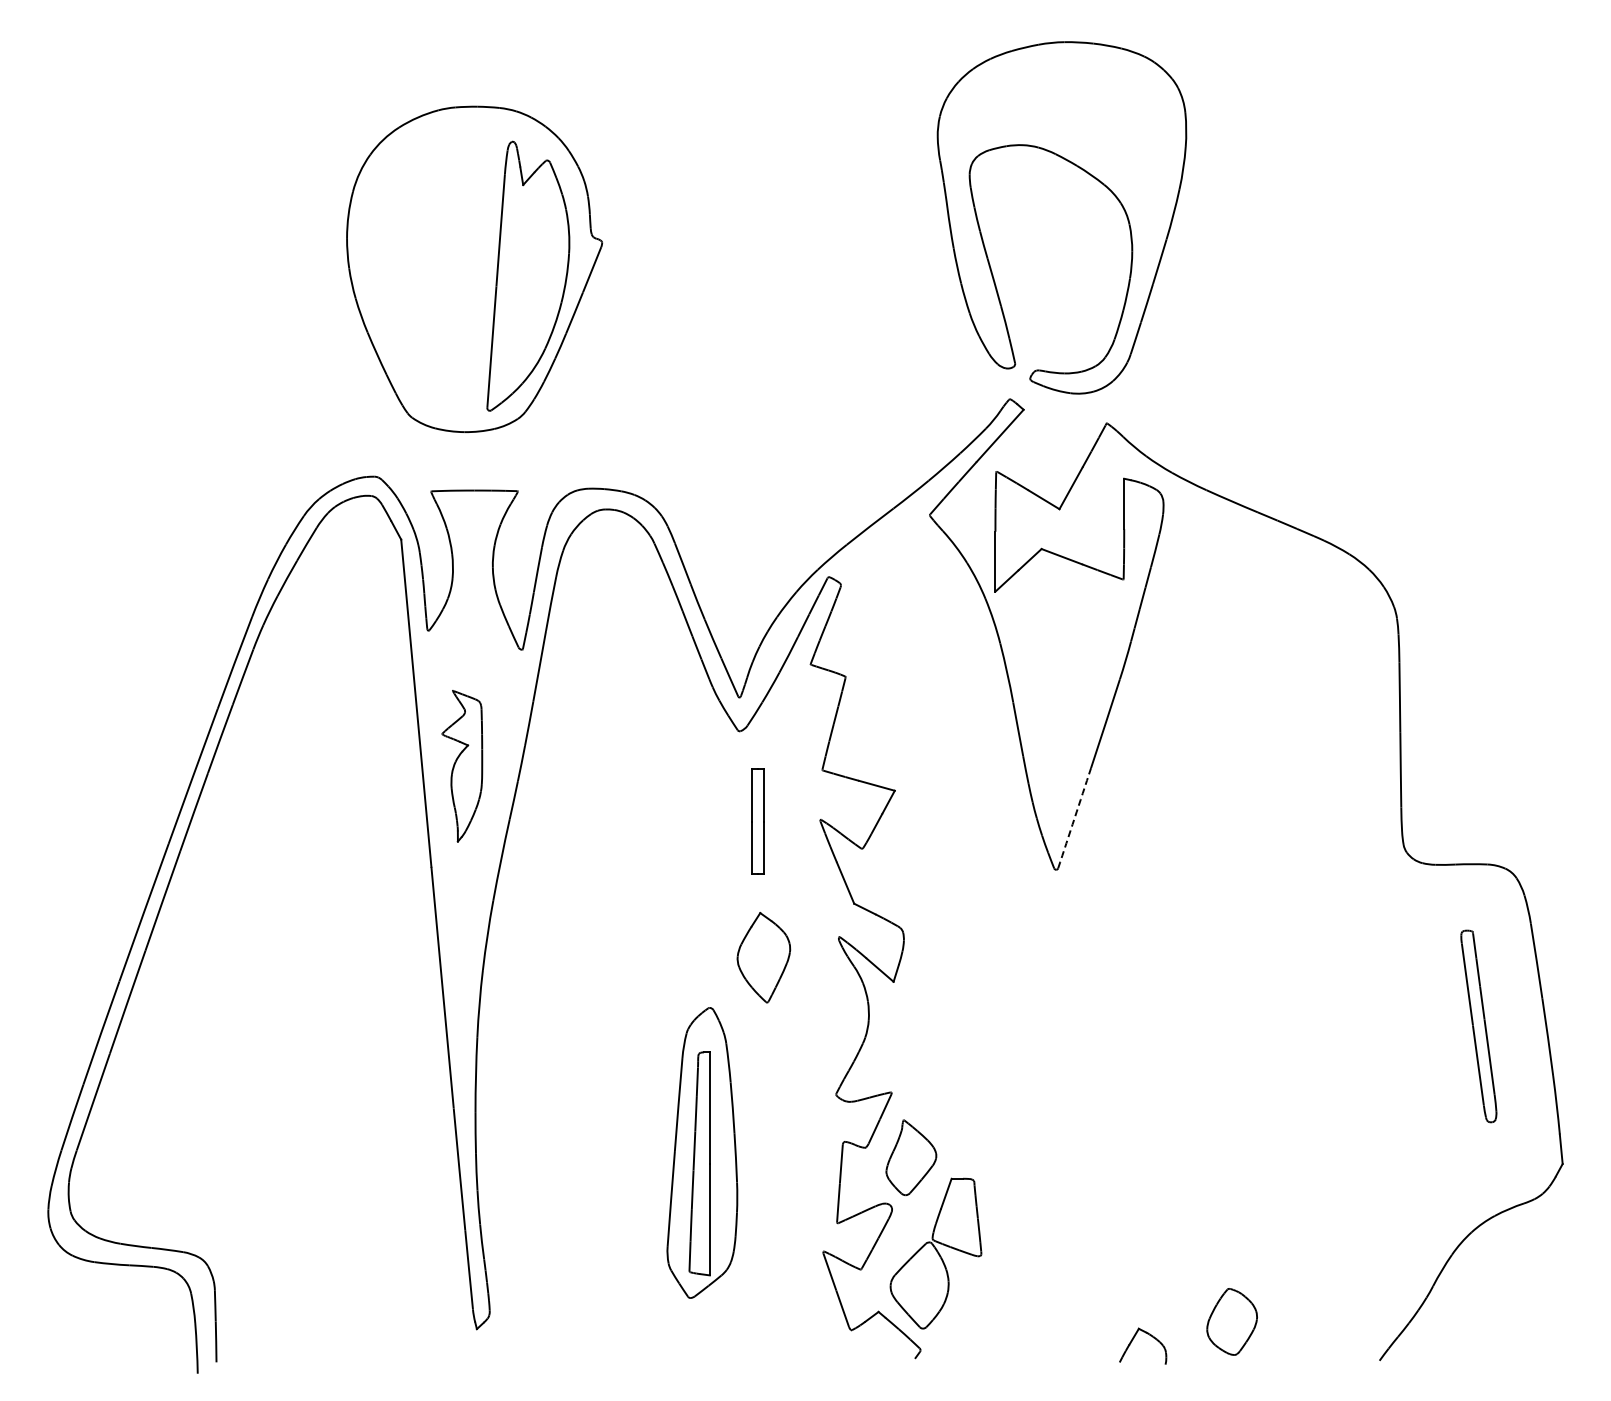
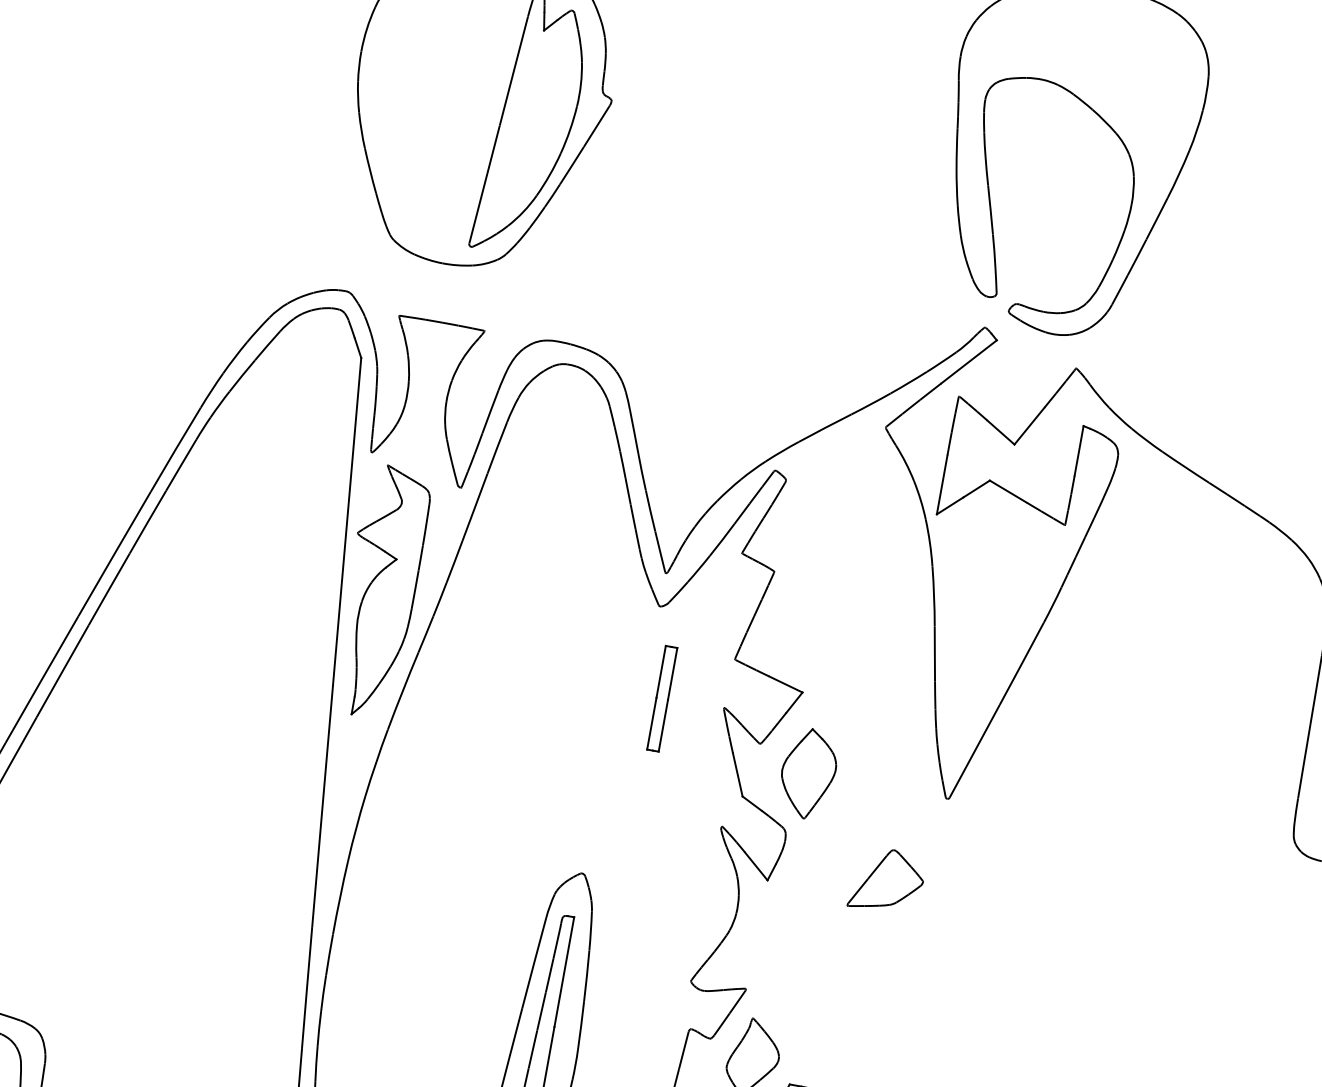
part: (462, 765) -> (381, 591), size x1.67
arc: (1074, 818) -> (974, 751), dashed -> solid
part: (763, 957) -> (807, 773), moved
part: (1011, 961) -> (887, 881), added

